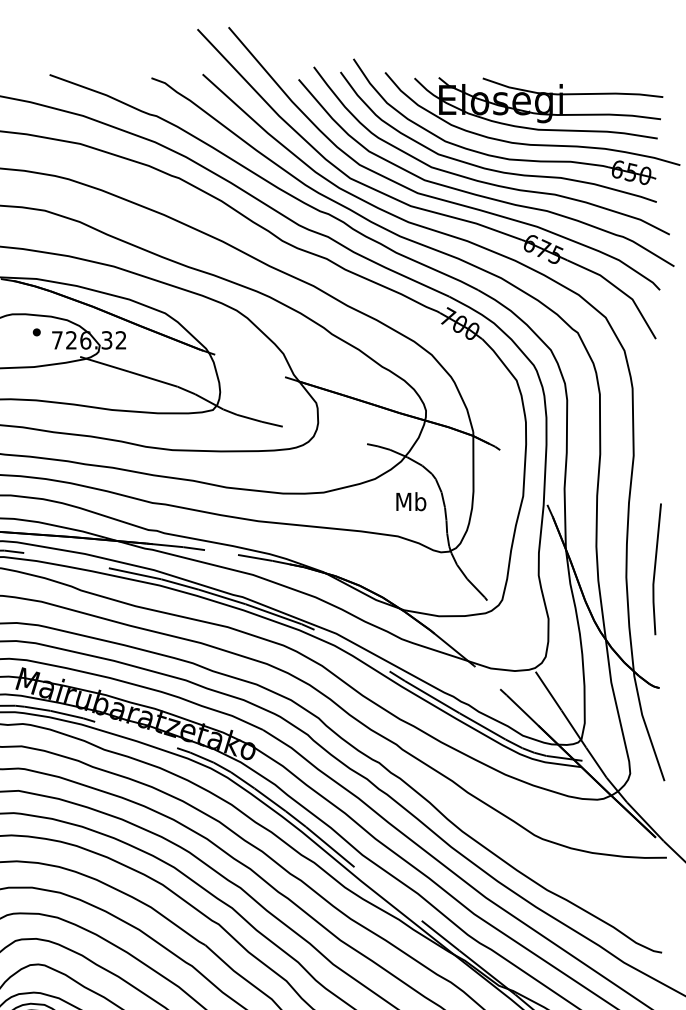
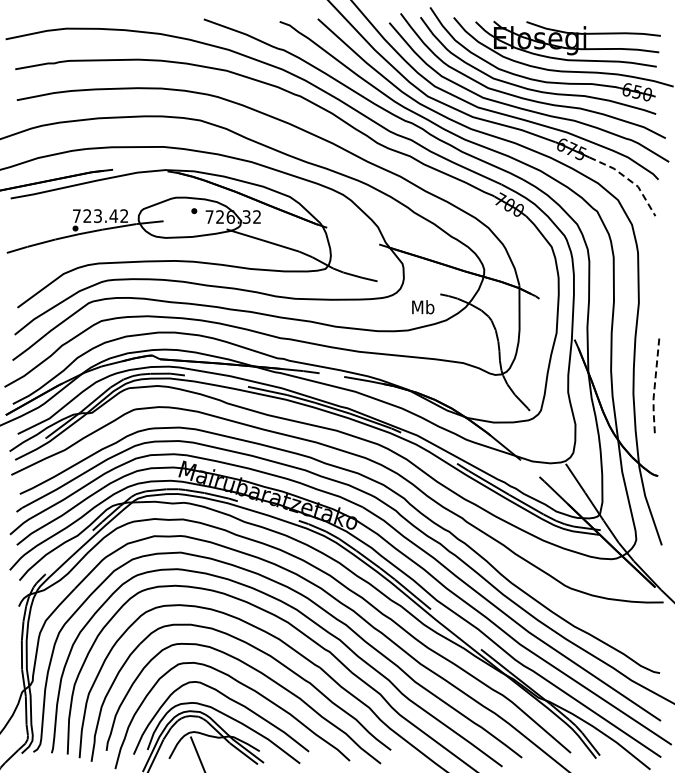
line: (619, 289) -> (628, 179), solid -> dashed
text: (411, 502) -> (423, 307), moved
line: (654, 571) -> (654, 389), solid -> dashed

